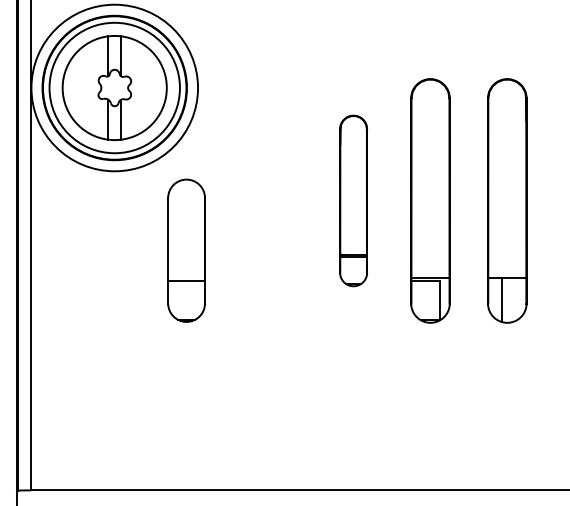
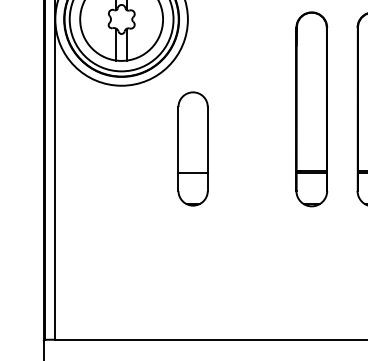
part: (353, 200) -> (311, 108), size x1.43
part: (186, 250) -> (193, 148), moved

